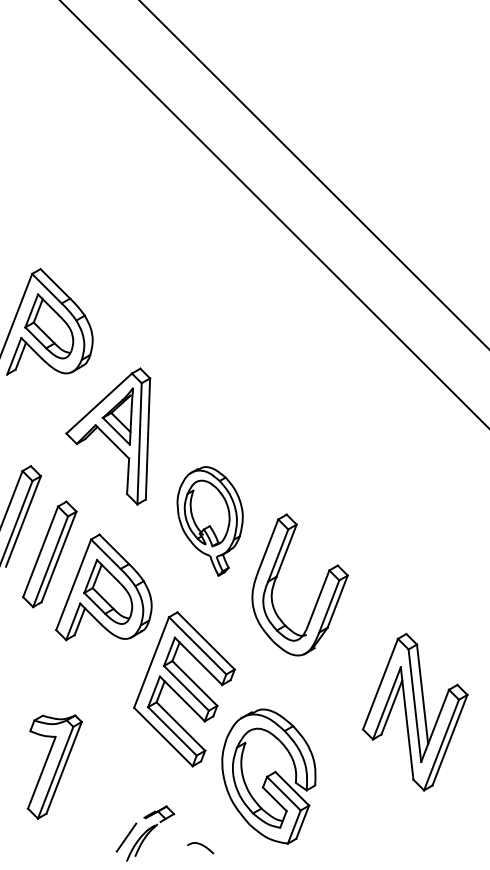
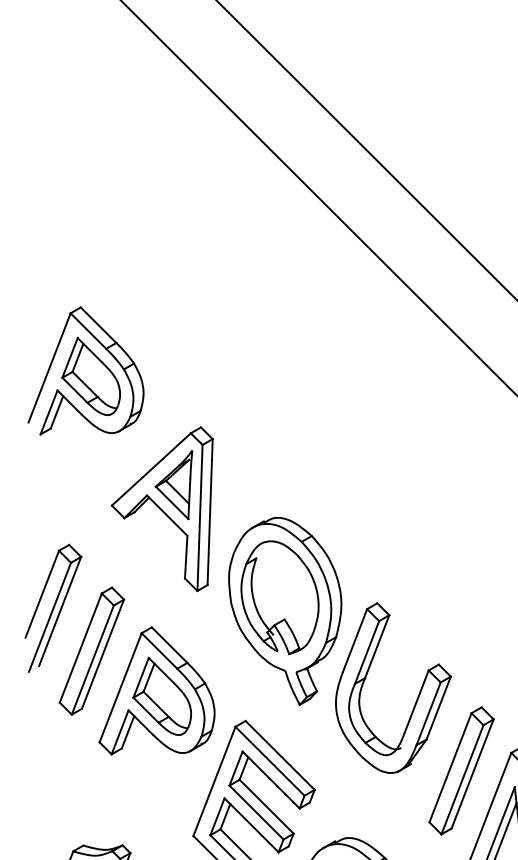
part: (209, 521) -> (284, 611), size x1.43
part: (356, 653) -> (461, 770), added

